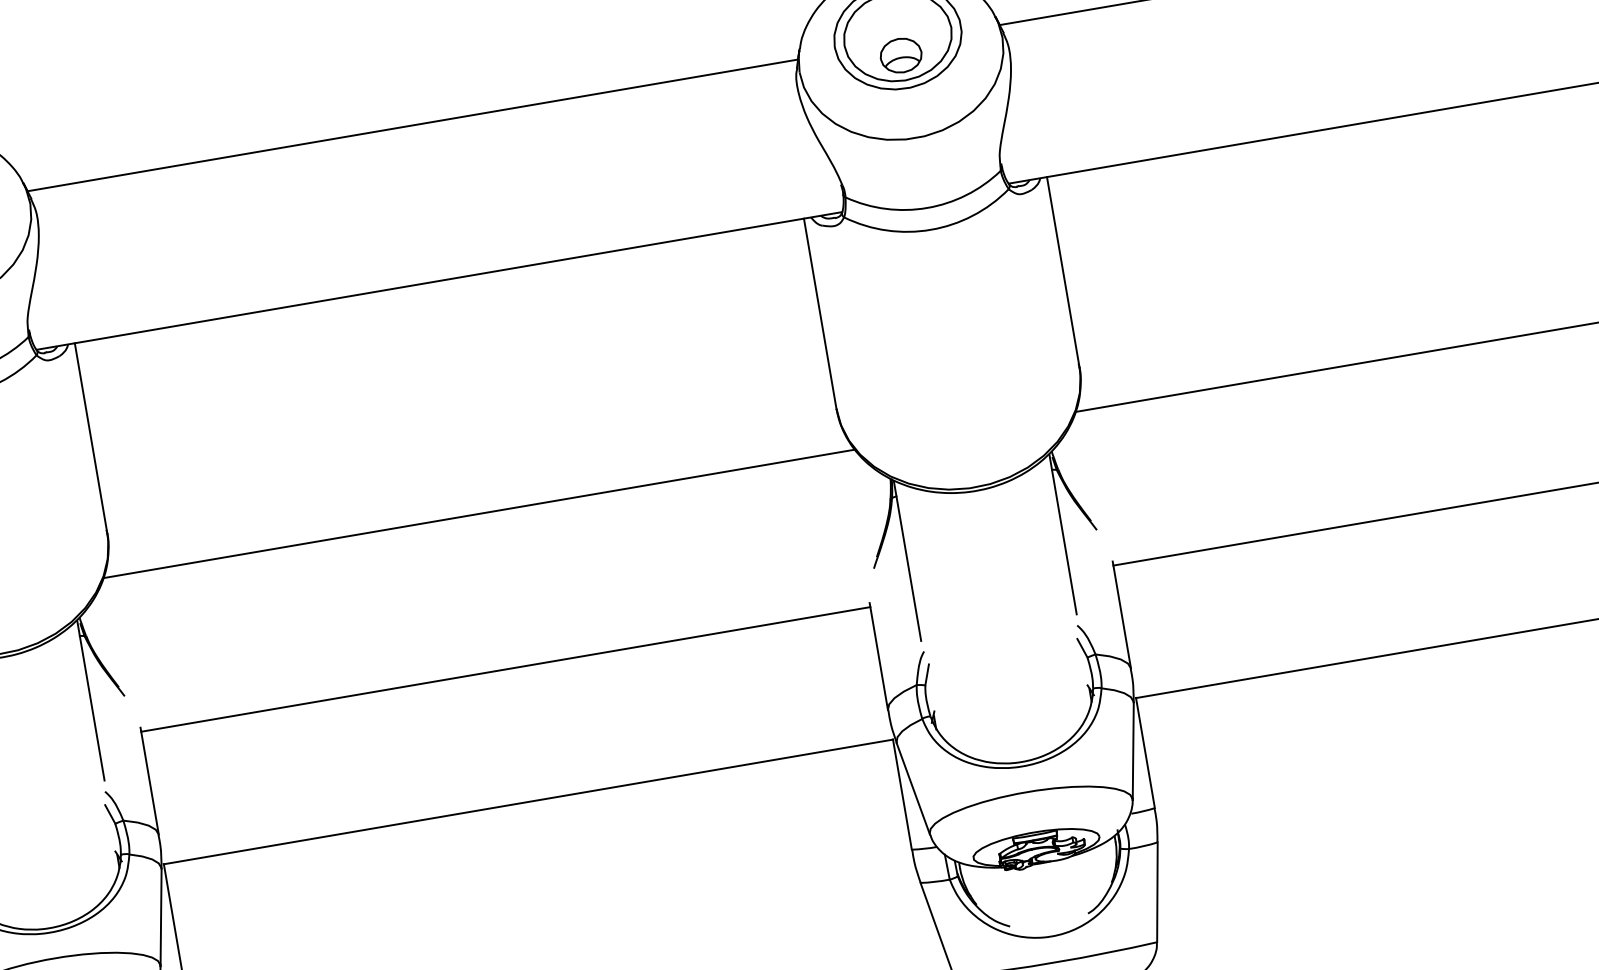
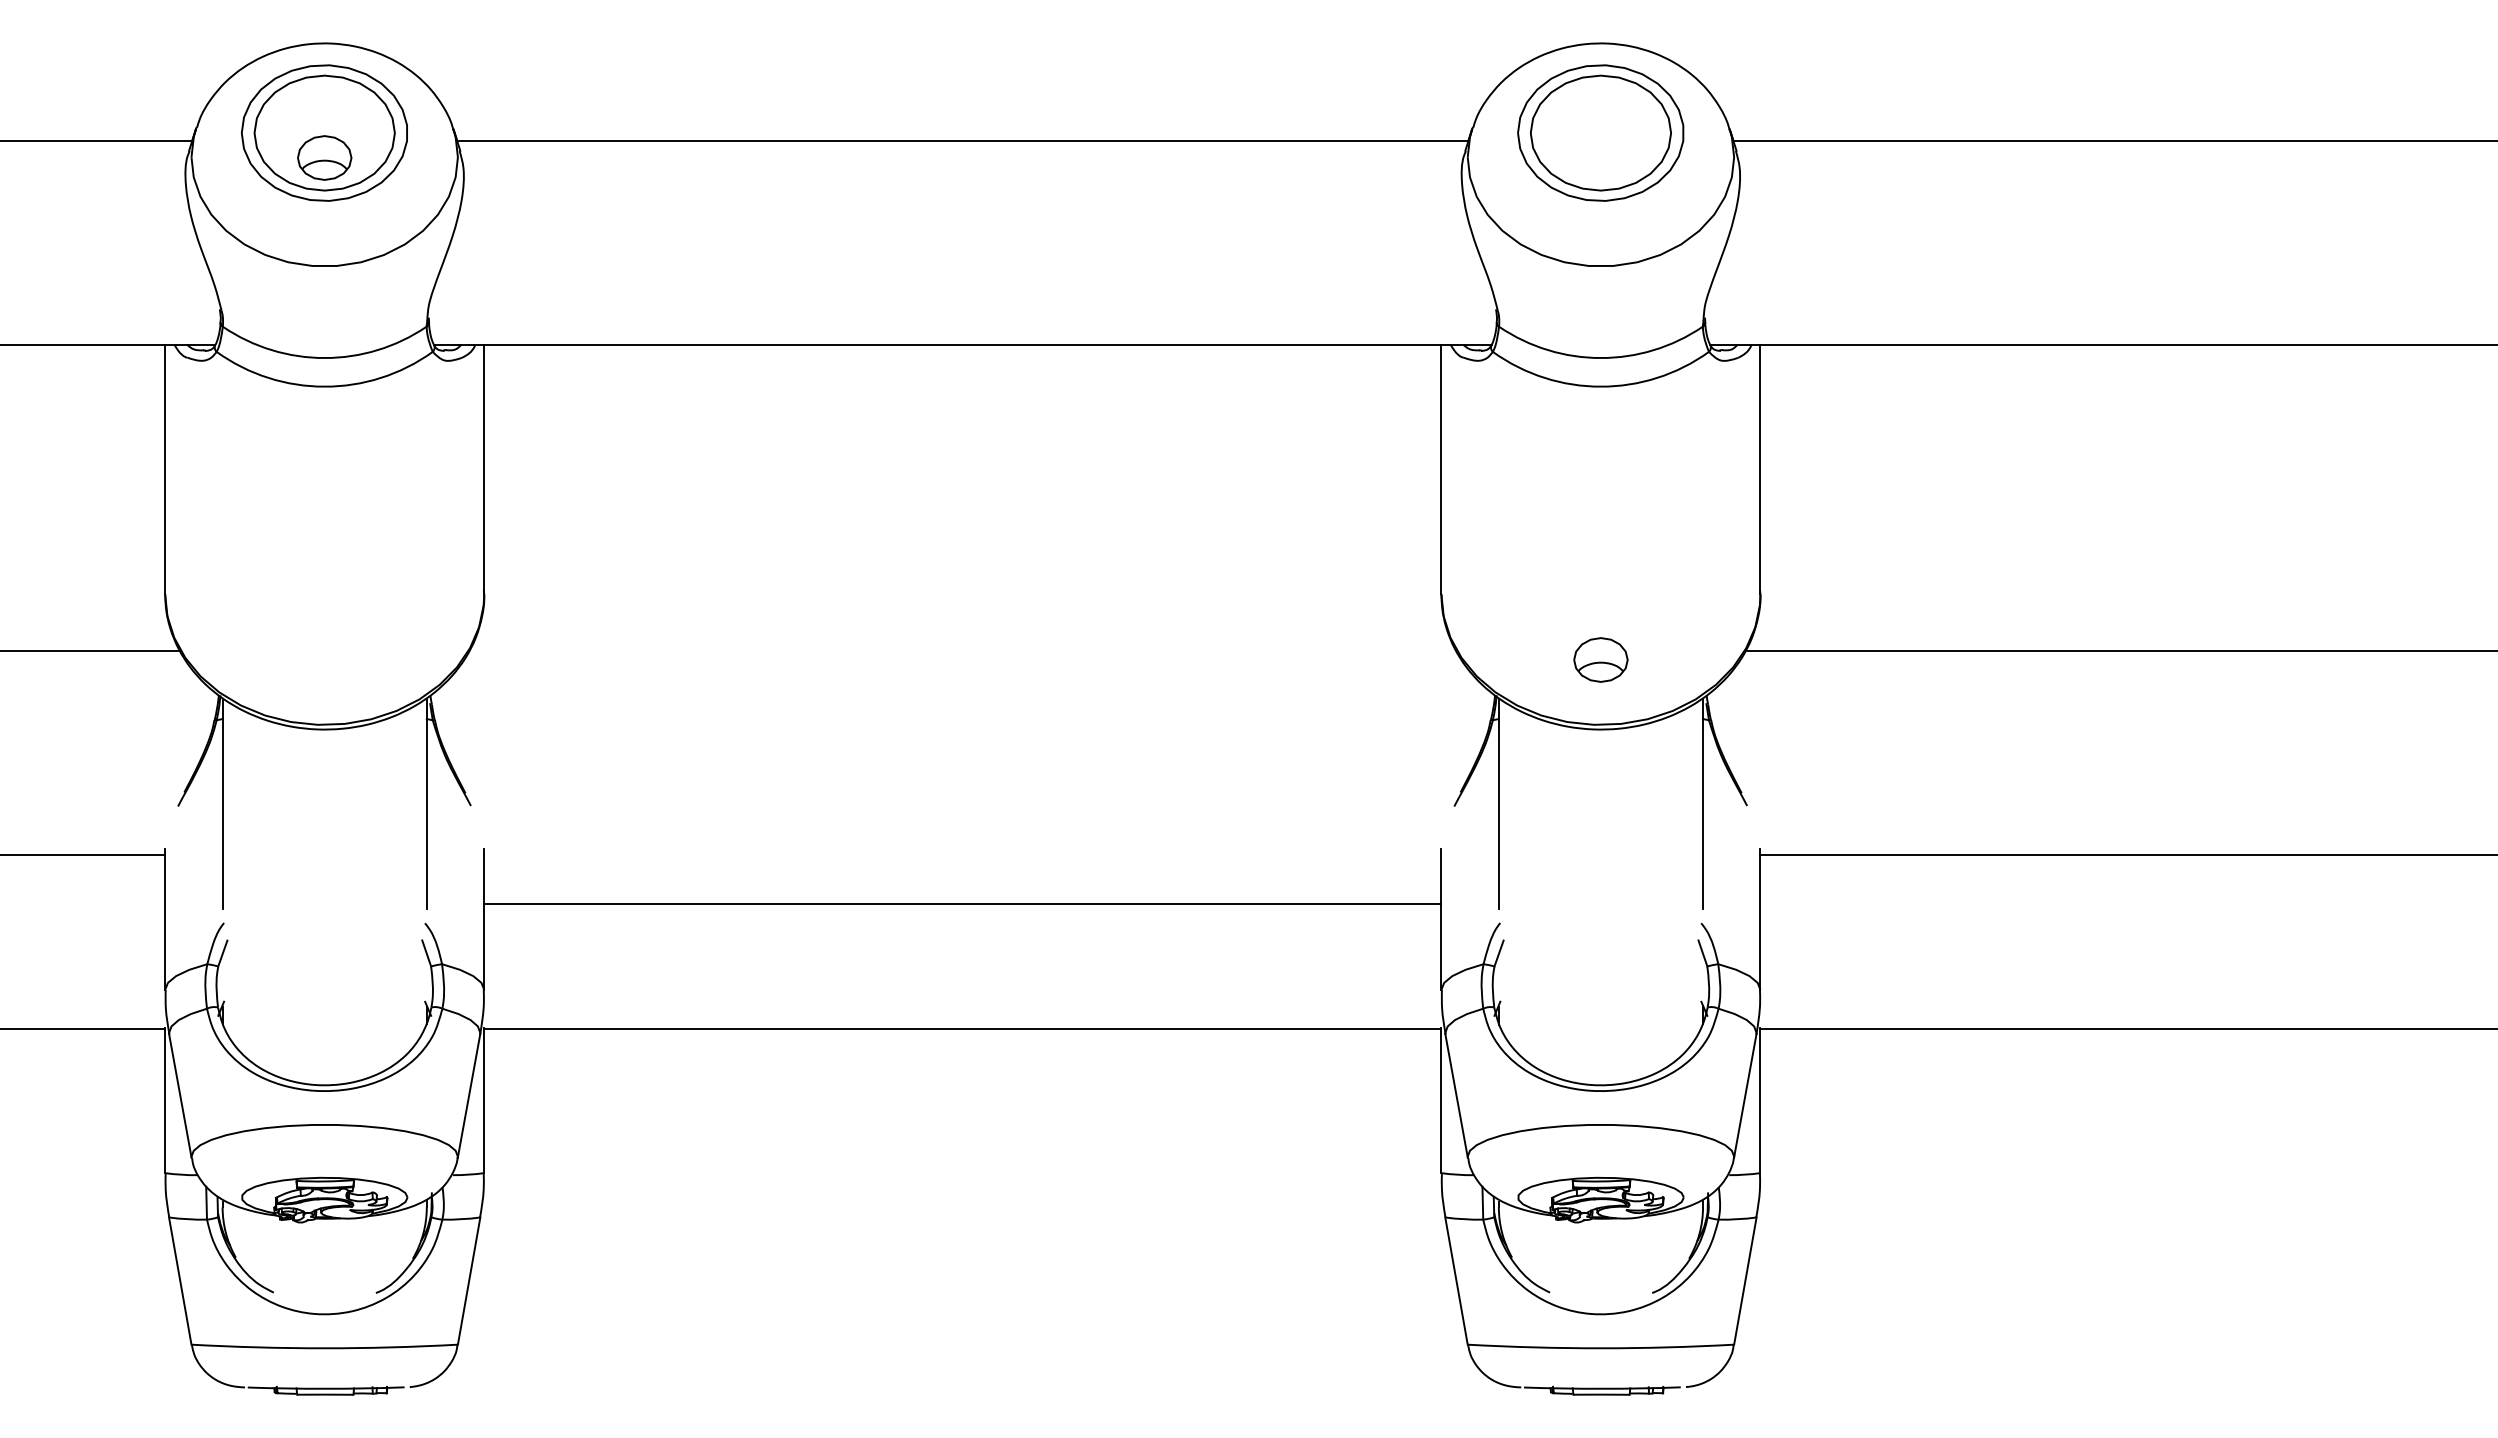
part: (900, 55) -> (1600, 659), moved
line: (478, 513) -> (962, 650), removed
line: (505, 669) -> (962, 903), moved

